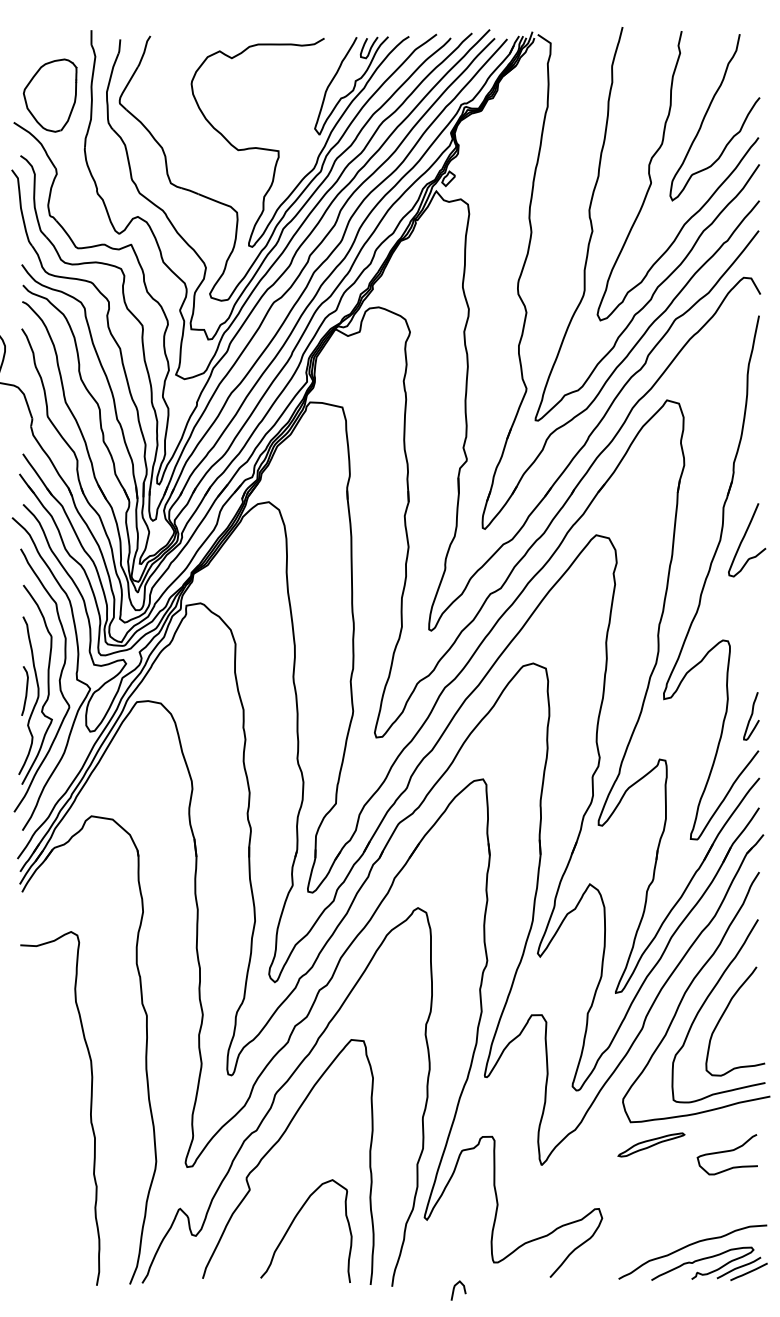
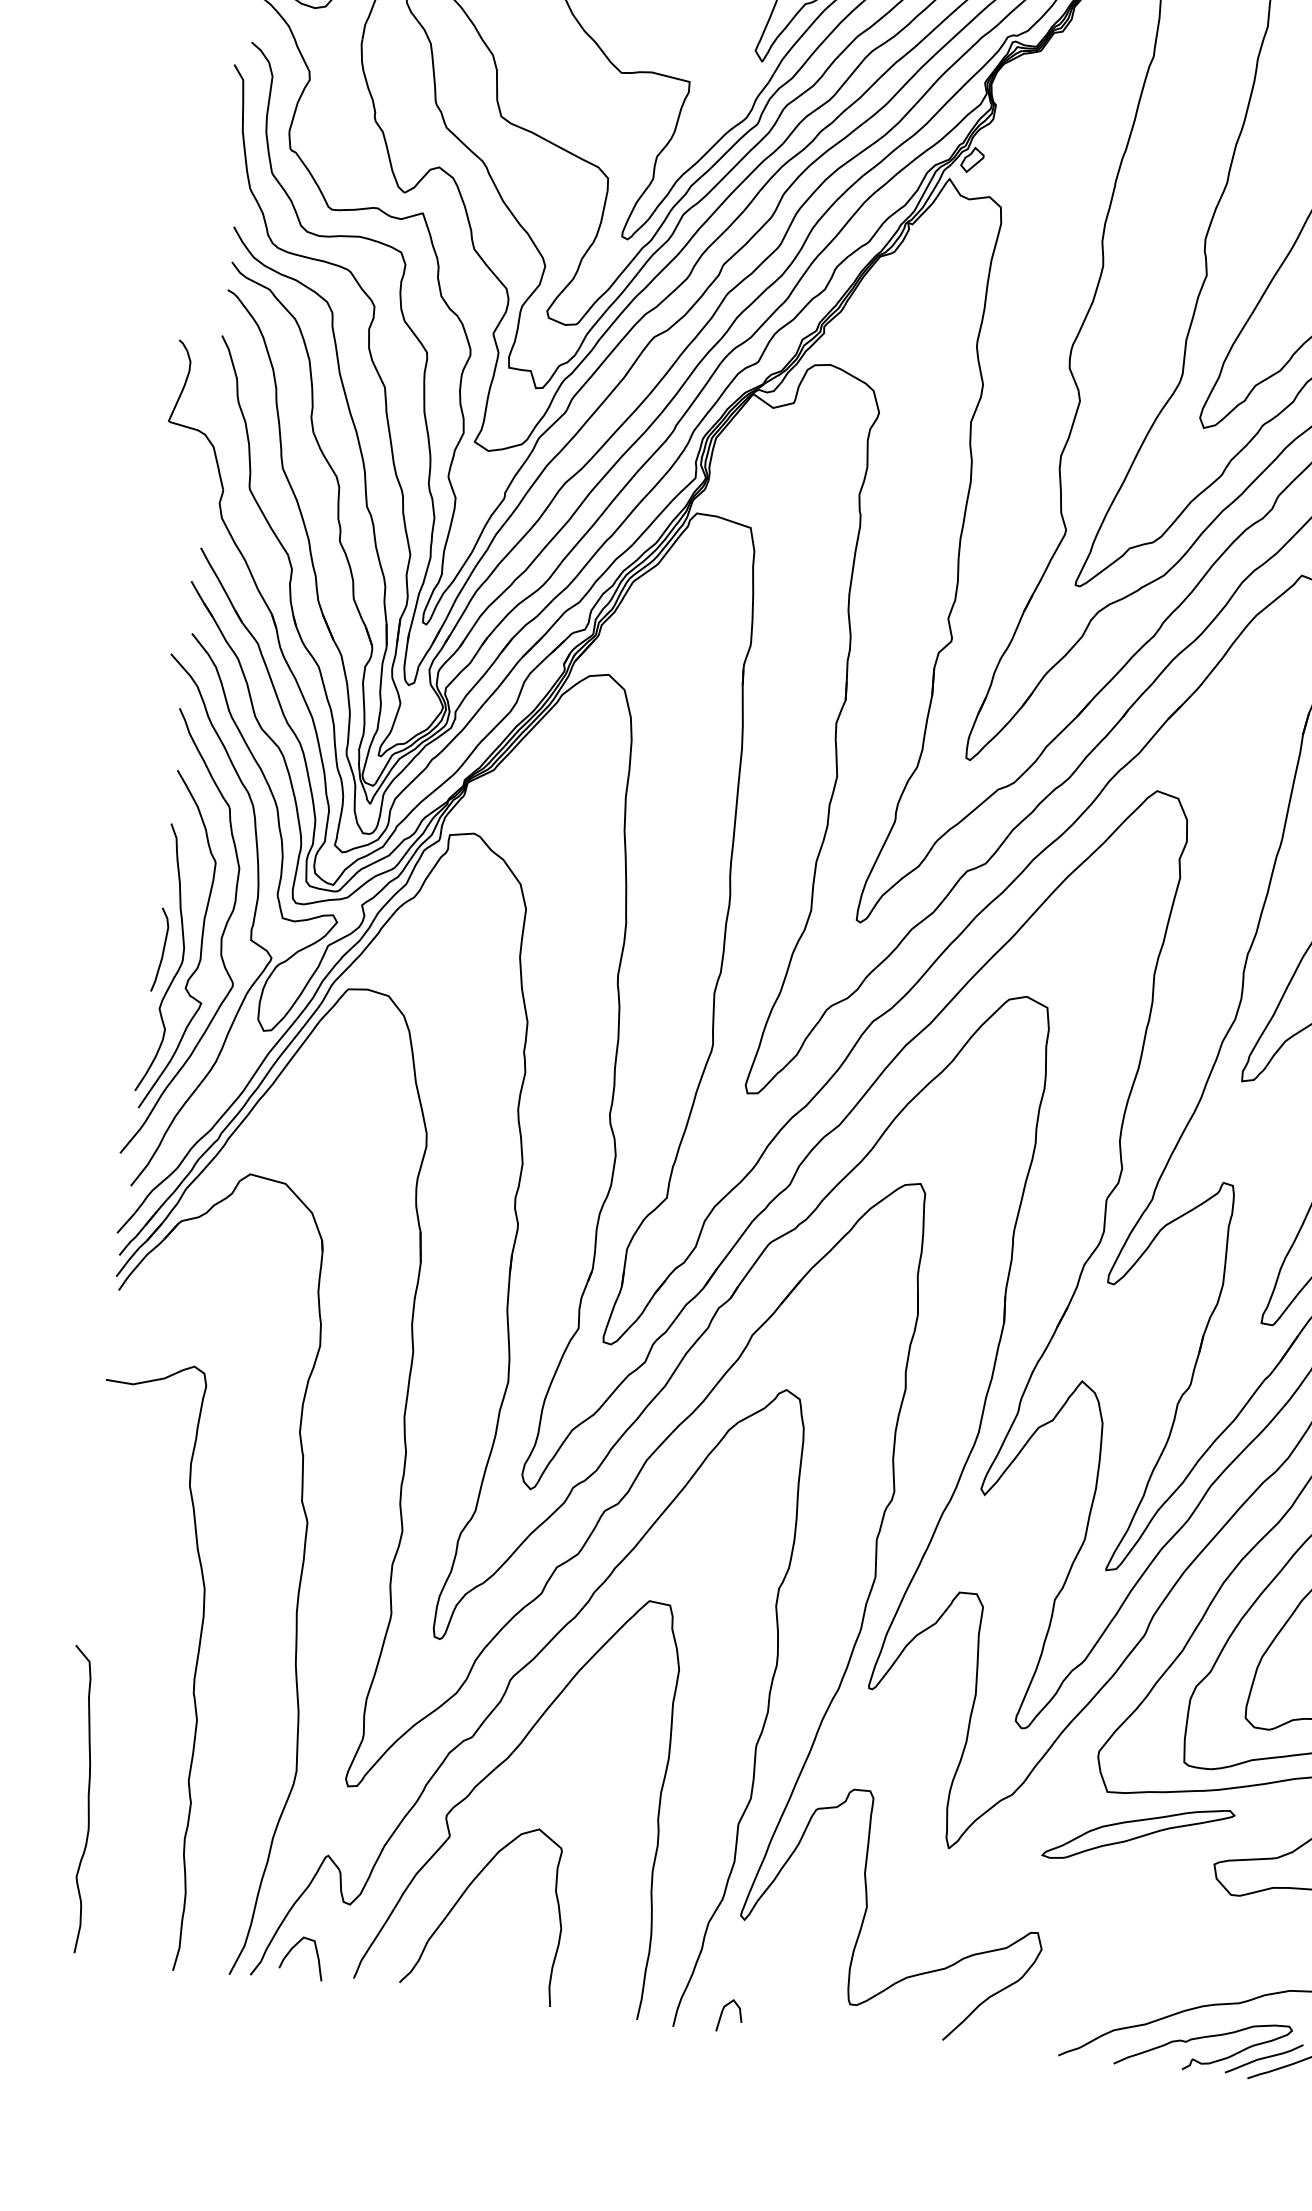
part: (651, 1144) -> (1138, 1833), size x1.67
curve: (35, 1190) -> (86, 1798), added
curve: (292, 1224) -> (463, 1897), moved
curve: (165, 1266) -> (292, 1950), added
curve: (454, 1290) -> (723, 2014), moved

